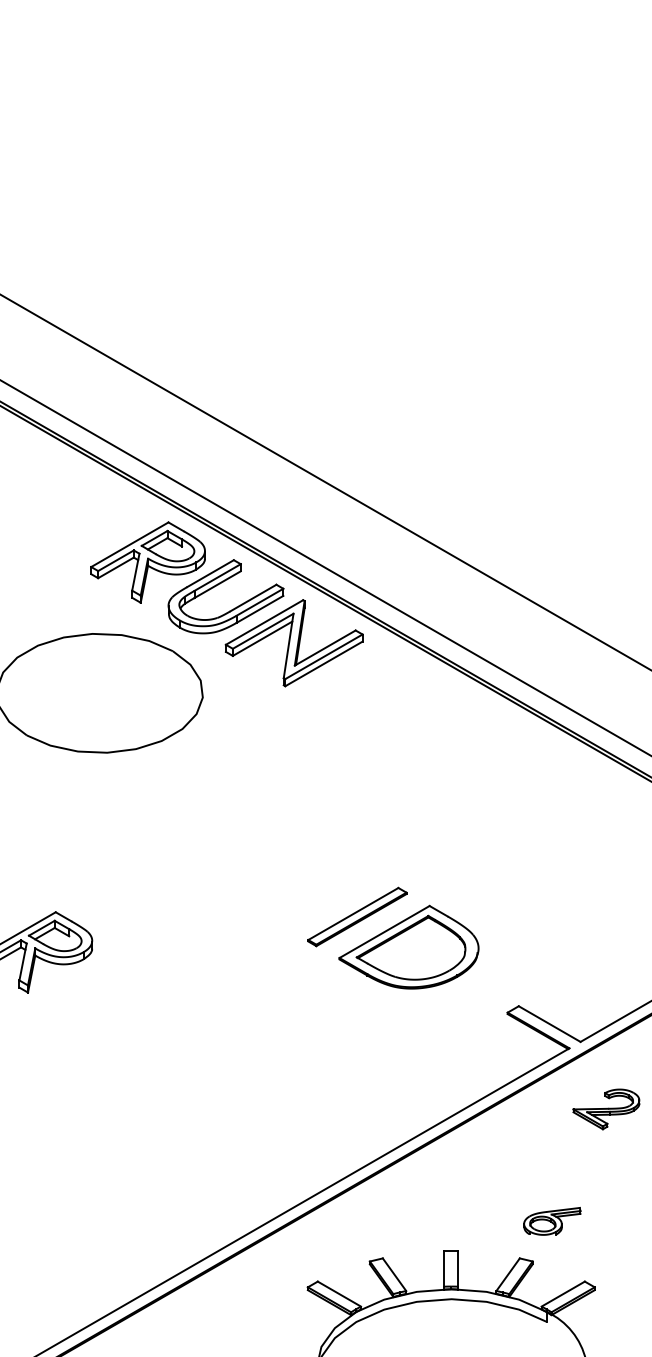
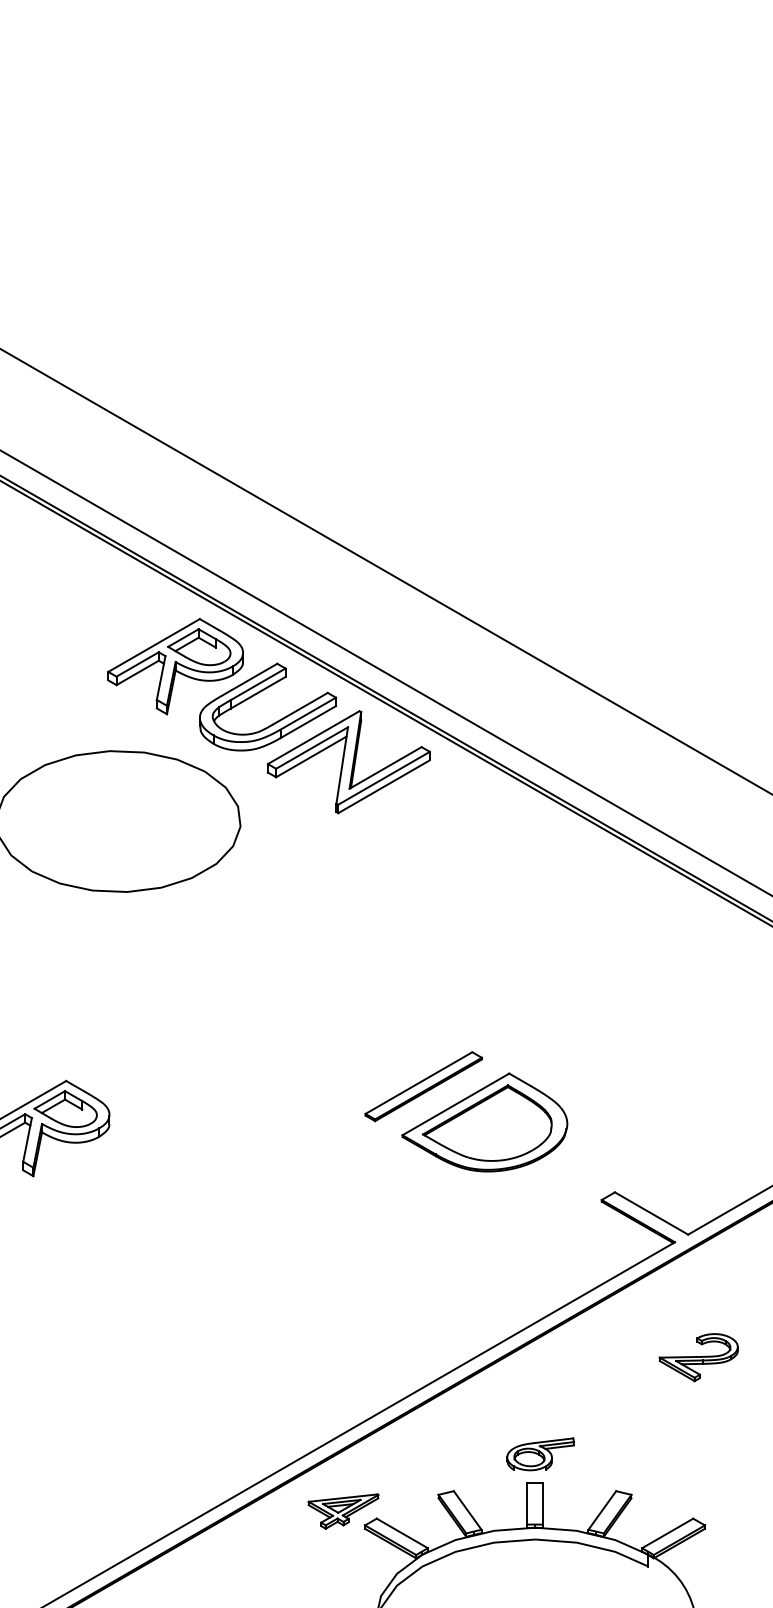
part: (606, 1109) -> (698, 1357), moved
part: (552, 1221) -> (540, 1454), moved
part: (289, 1275) -> (343, 1511), added

